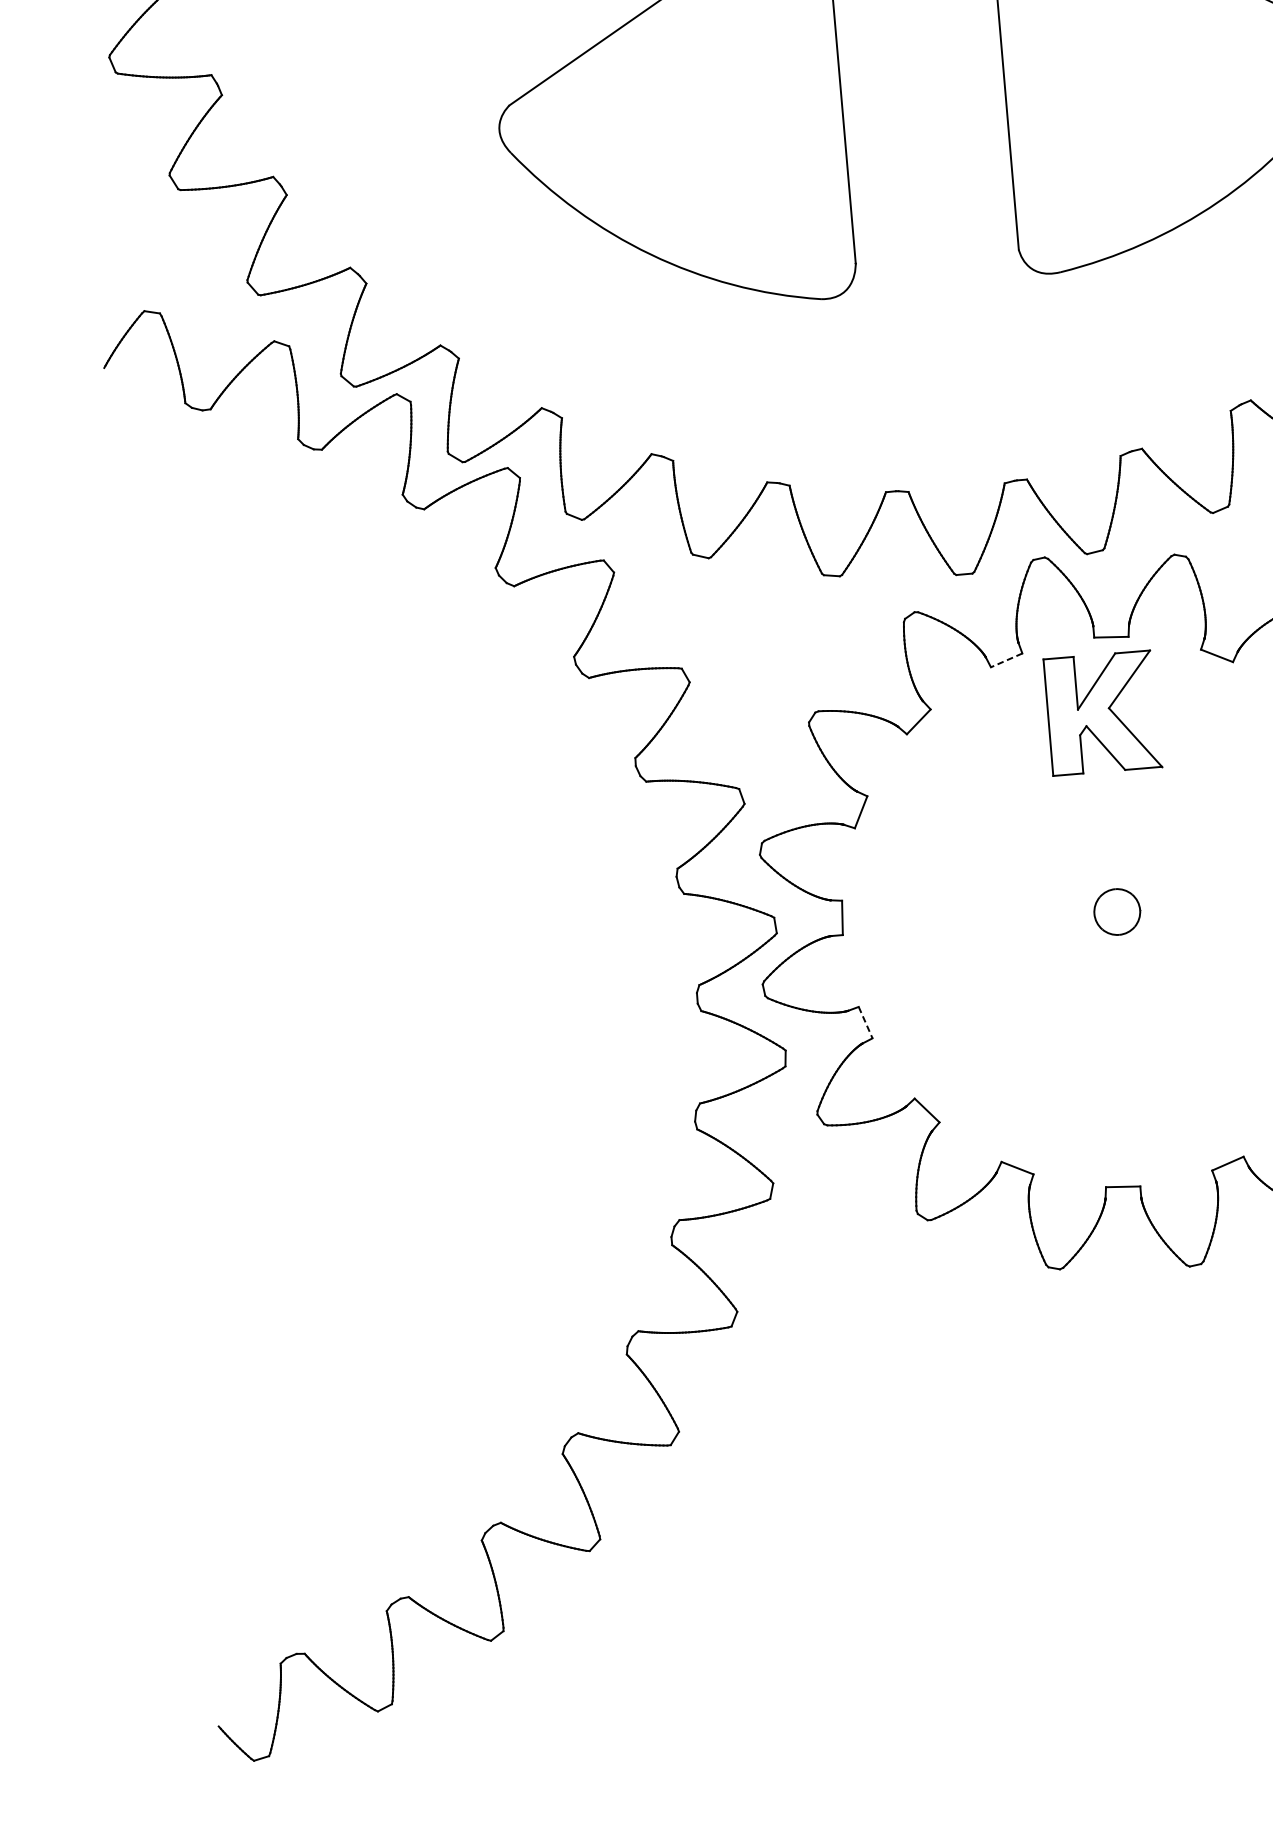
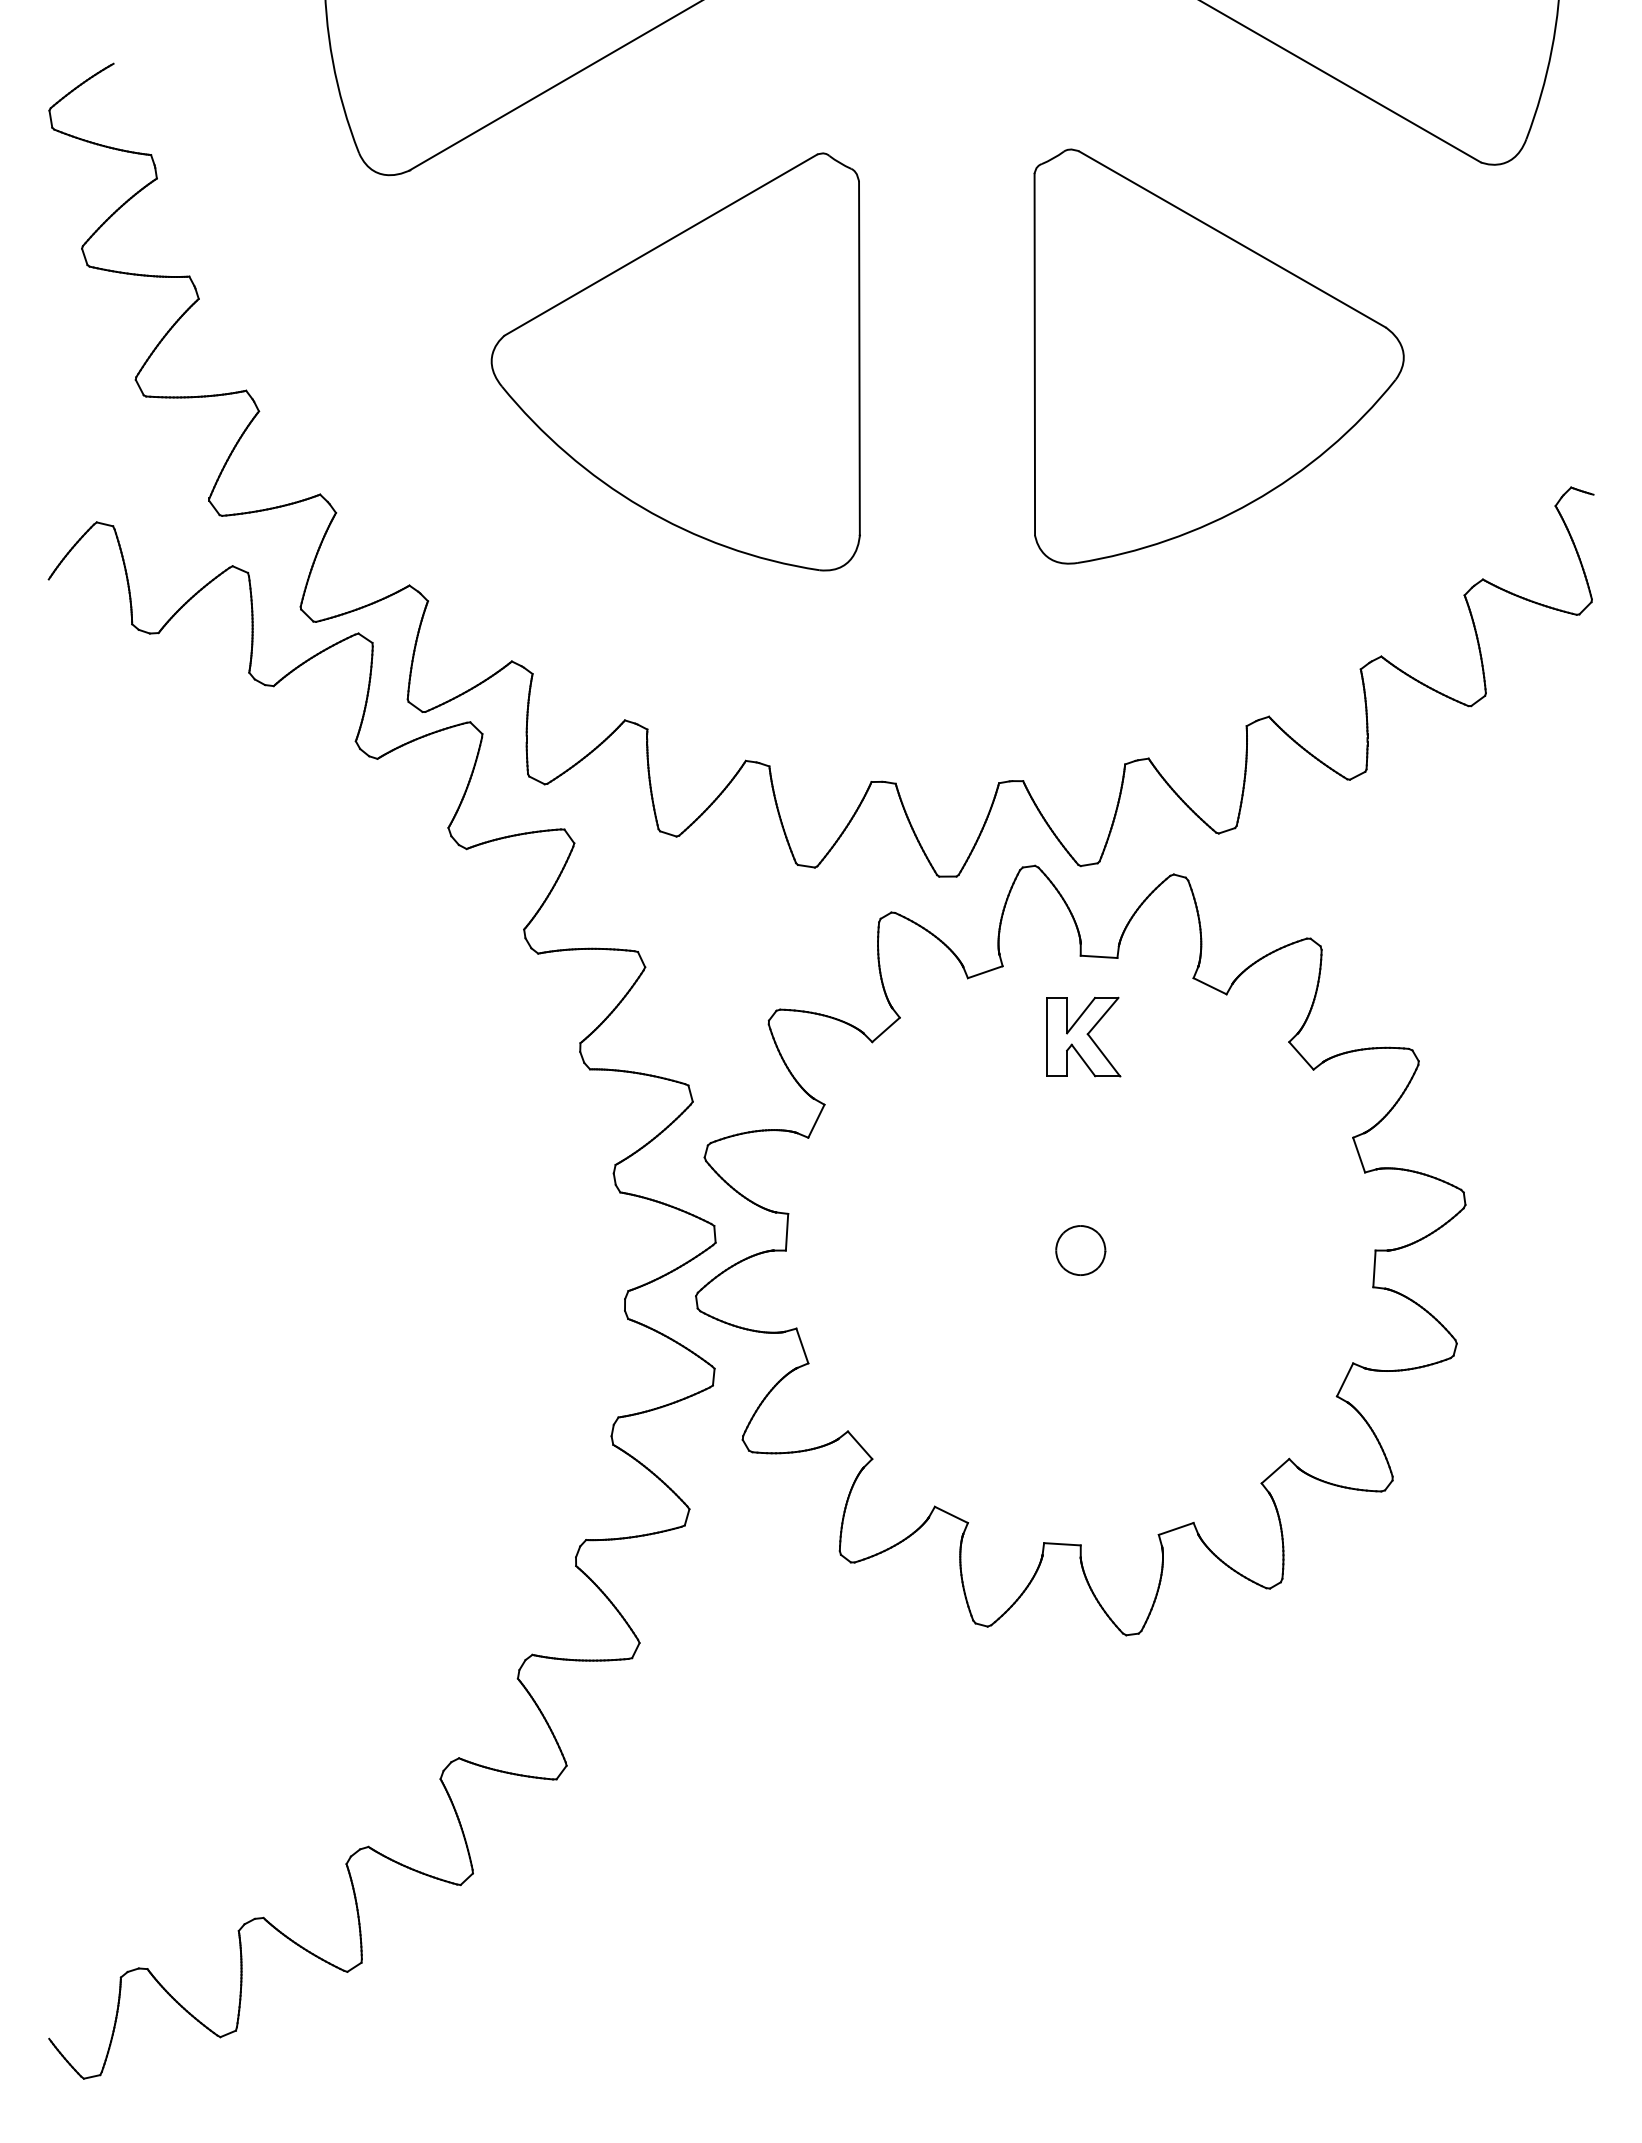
line: (1005, 660) -> (984, 972), dashed -> solid
part: (1103, 712) -> (1083, 1036), size x0.62
line: (865, 1023) -> (802, 1346), dashed -> solid

